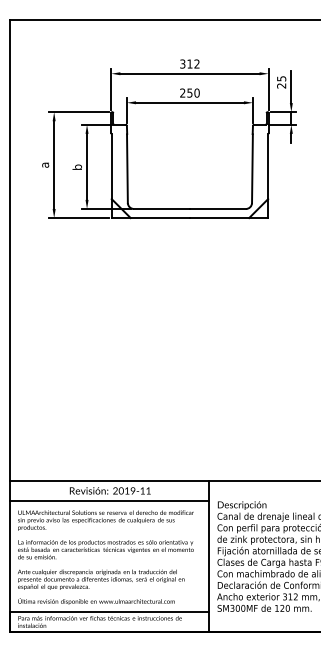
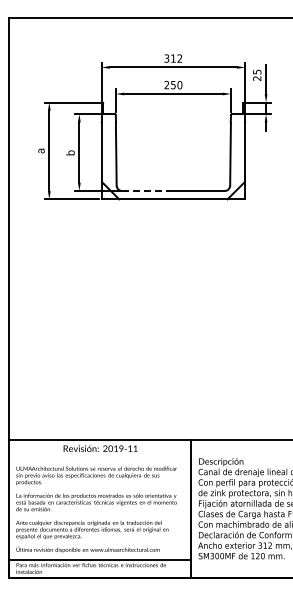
line: (161, 209) -> (147, 191), solid -> dashed
line: (109, 500) -> (99, 457), removed

